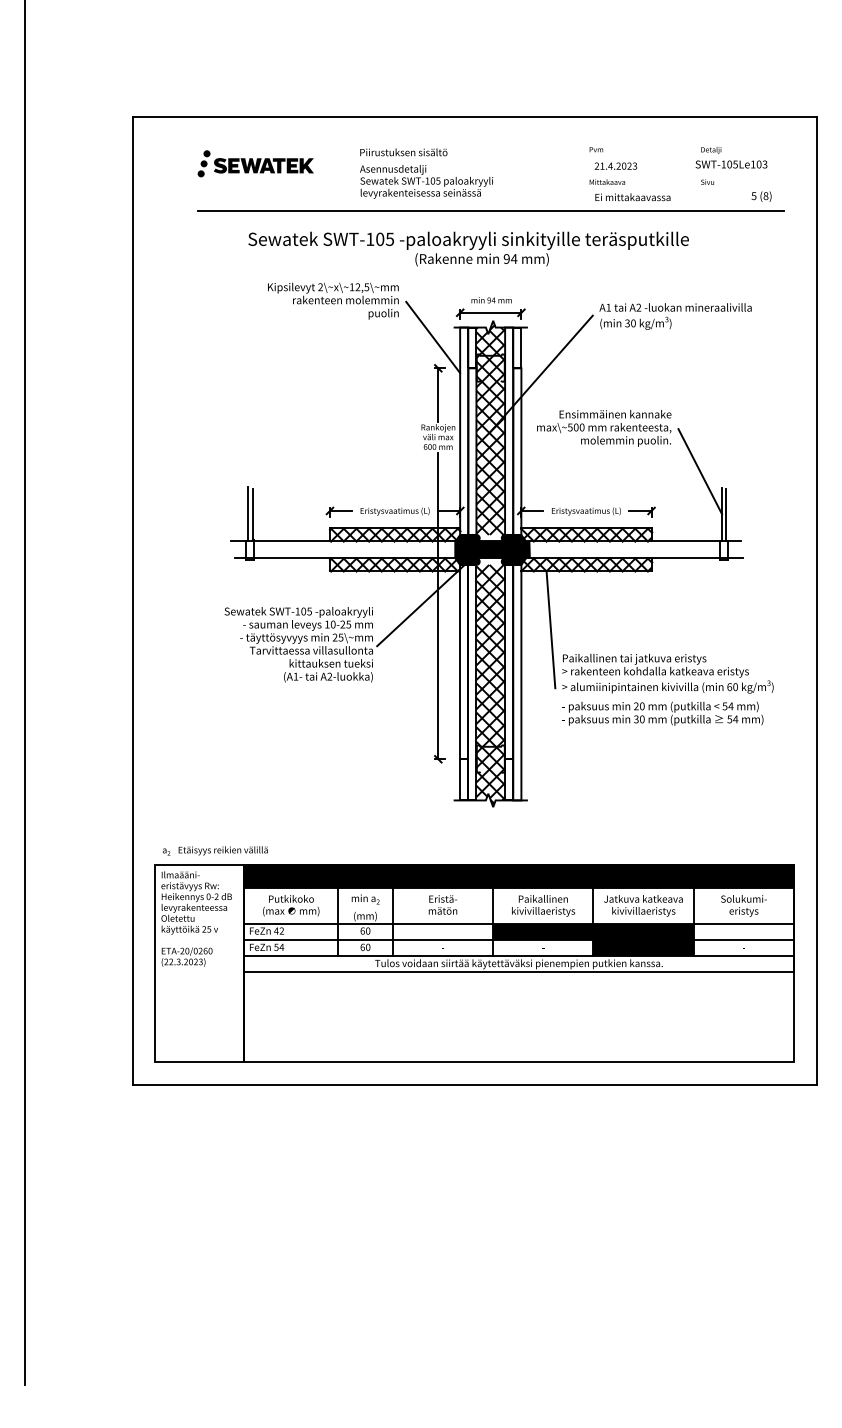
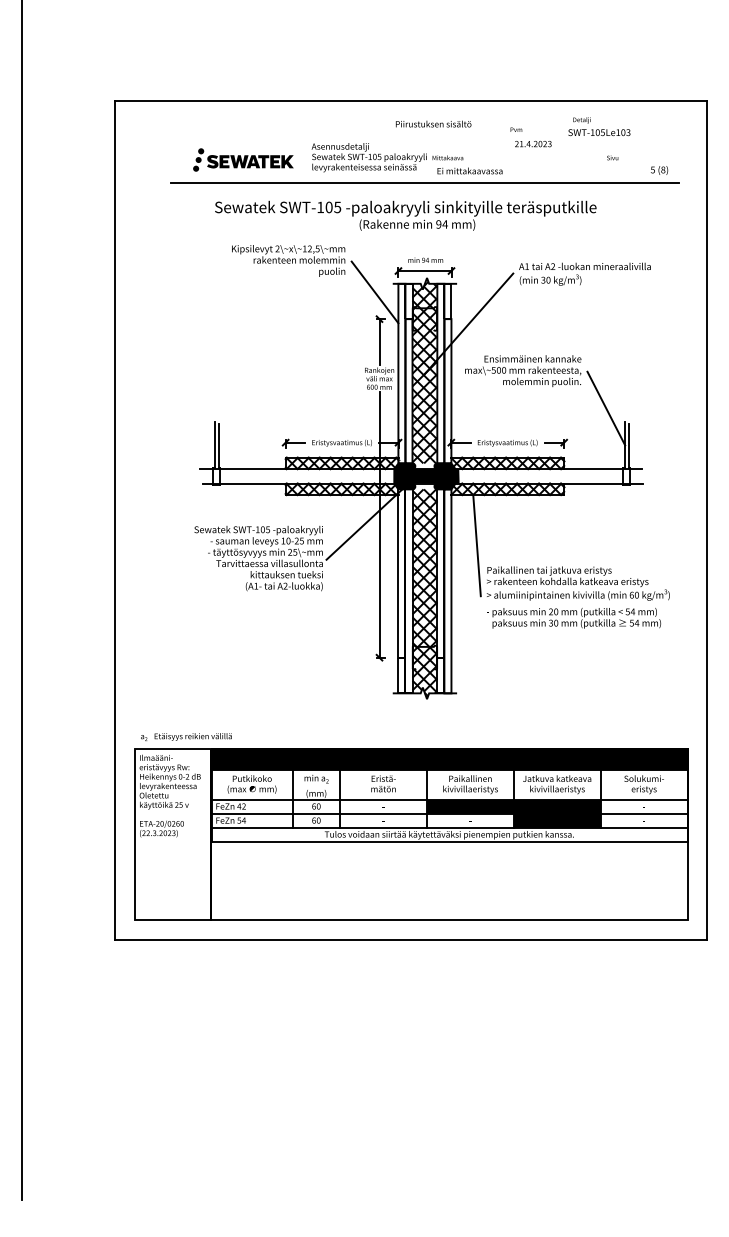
text: (403, 151) -> (433, 123), moved
text: (731, 157) -> (599, 126), moved
part: (255, 163) -> (243, 159), moved
text: (630, 189) -> (467, 164), moved

